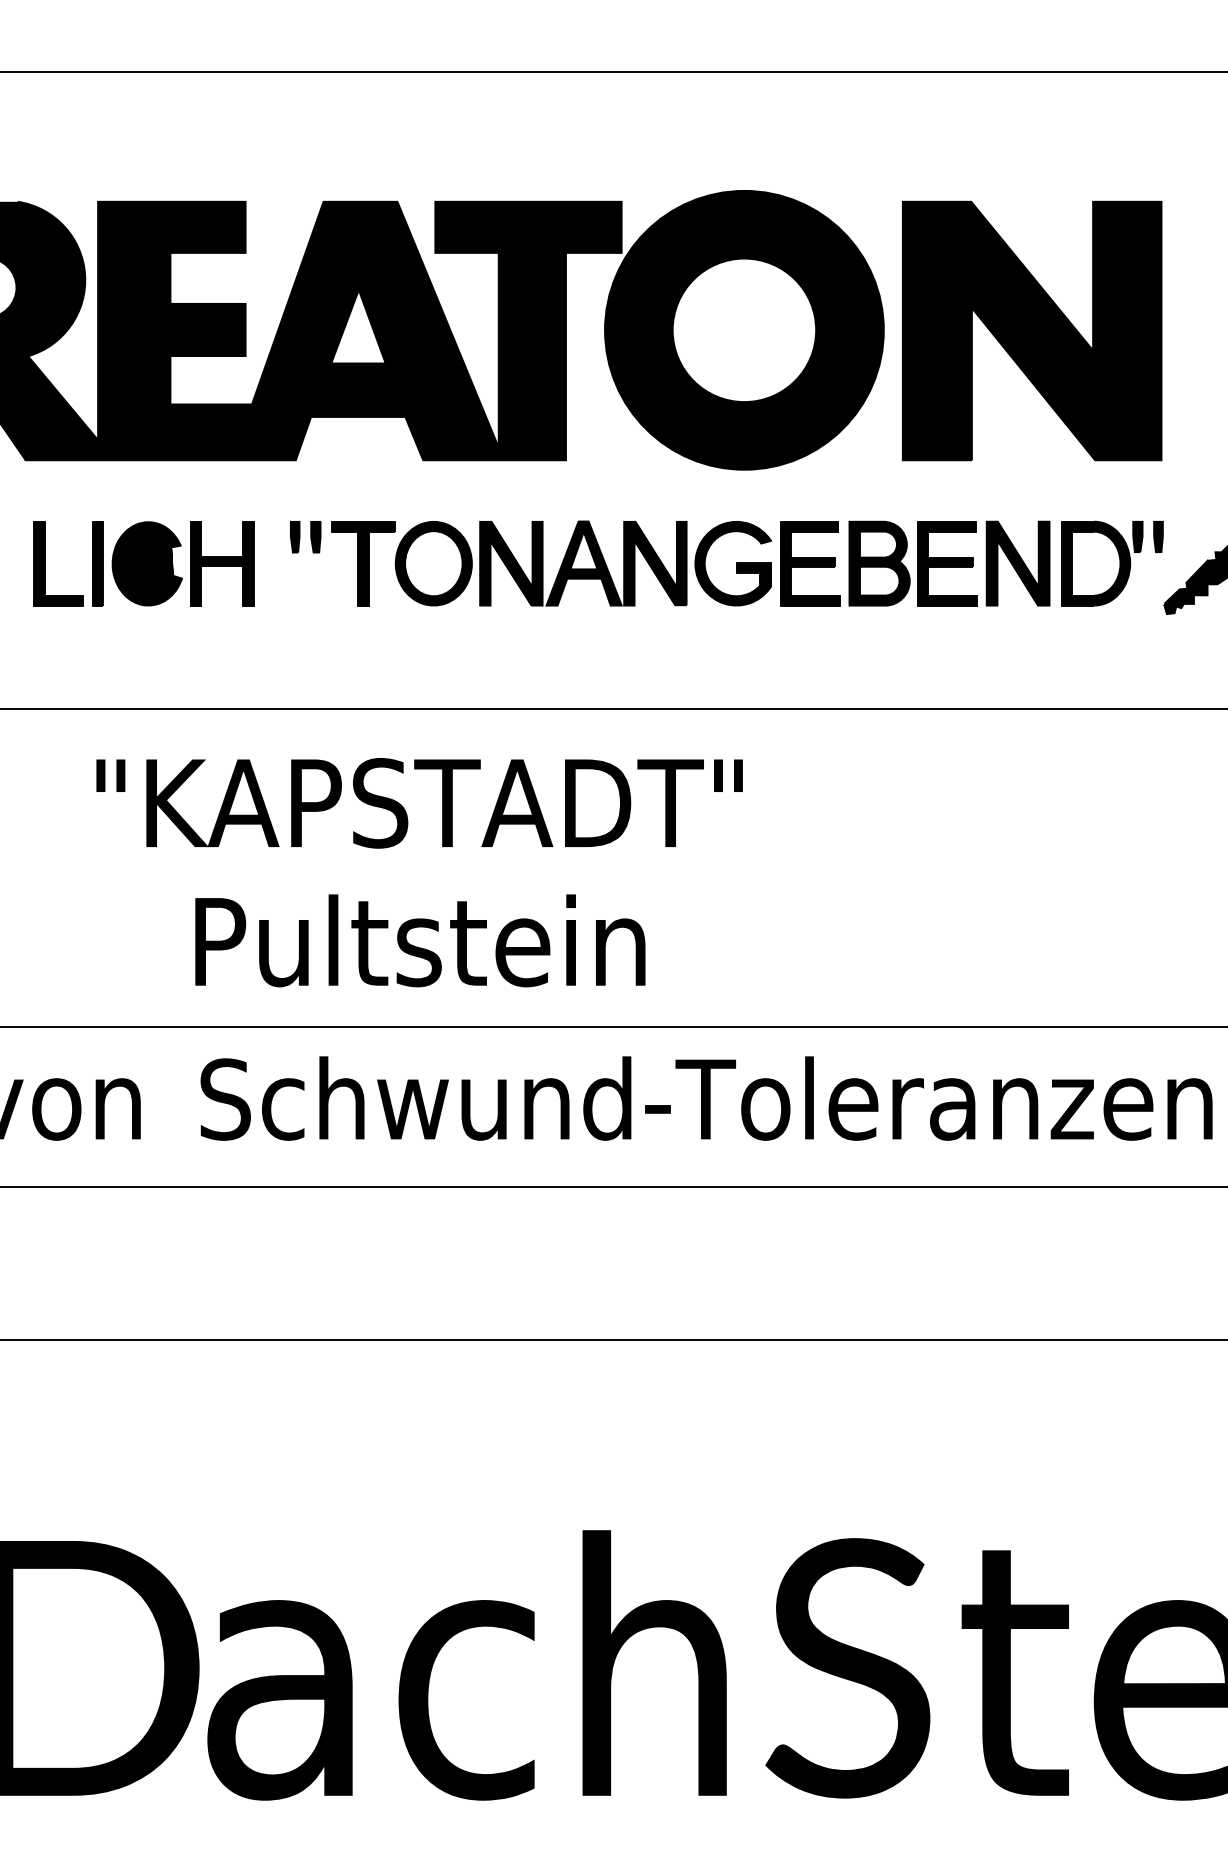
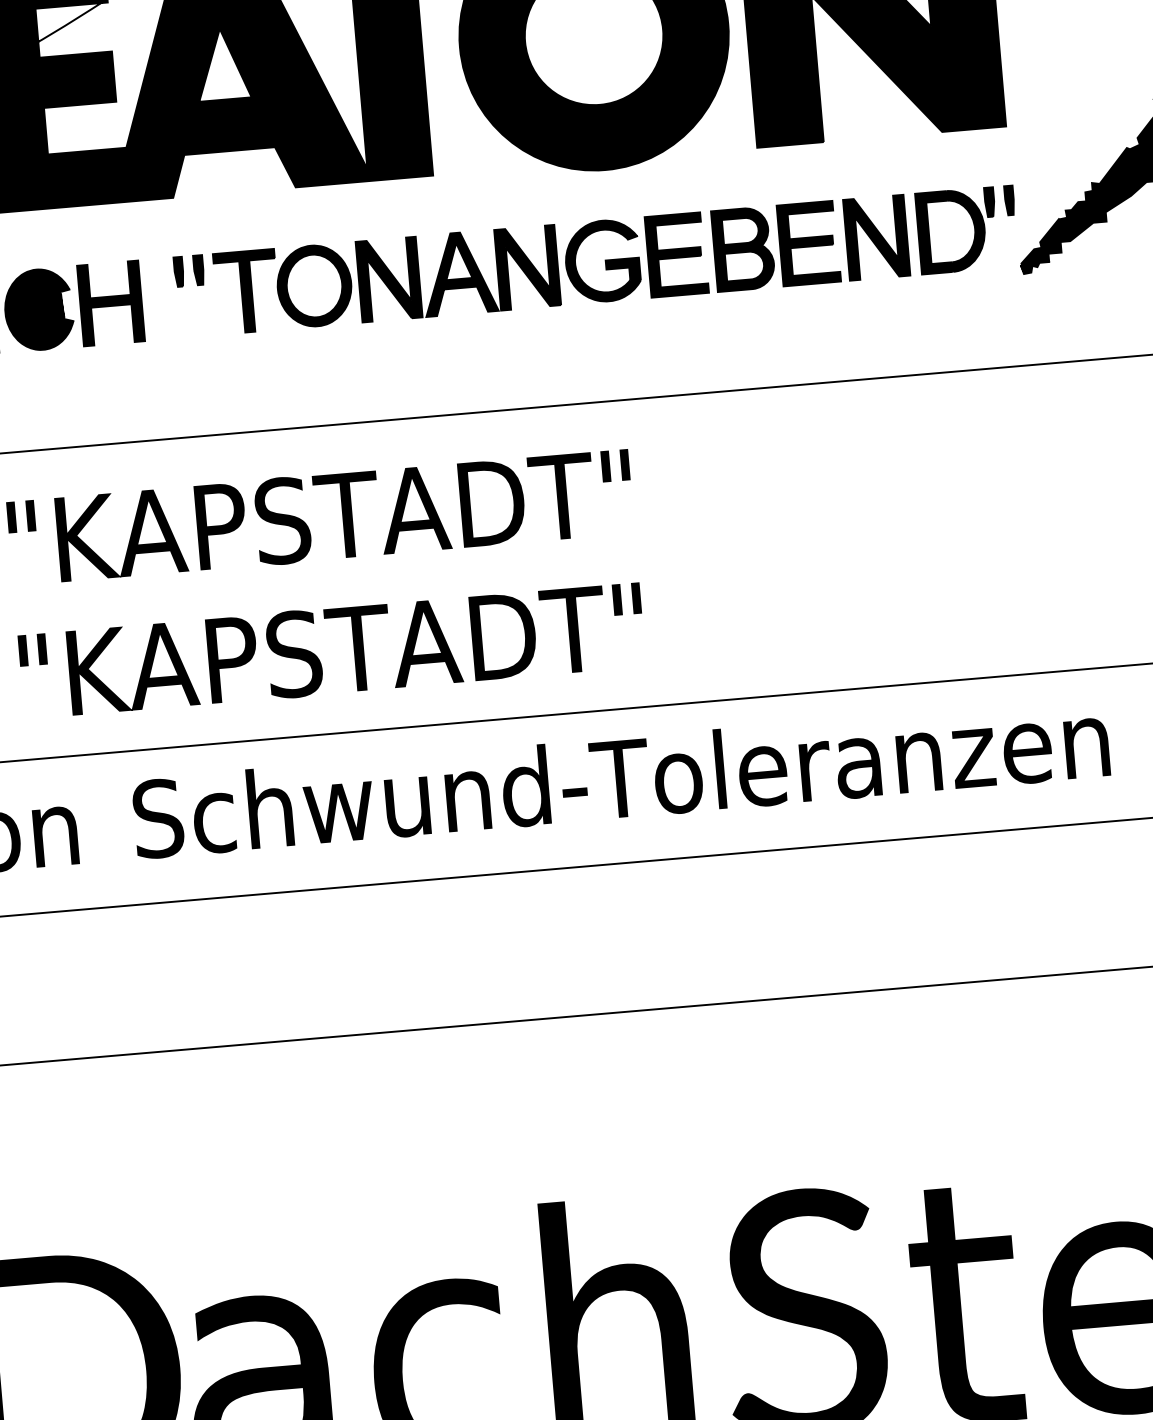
text: (419, 940) -> (331, 649), Pultstein -> "KAPSTADT"

